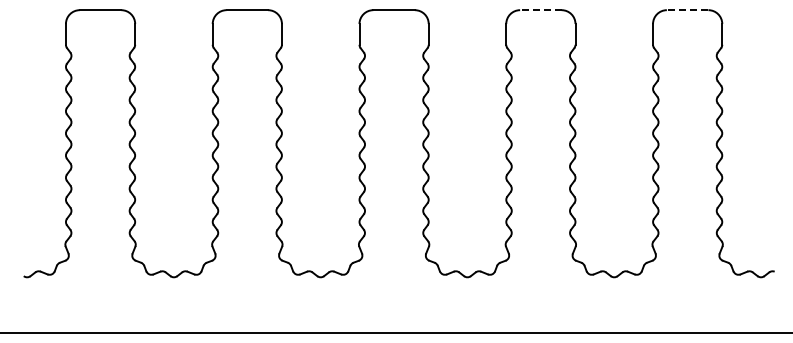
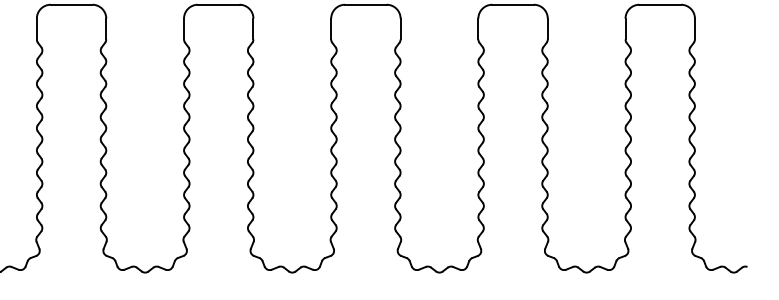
line: (540, 10) -> (512, 5), dashed -> solid
line: (687, 10) -> (660, 5), dashed -> solid

